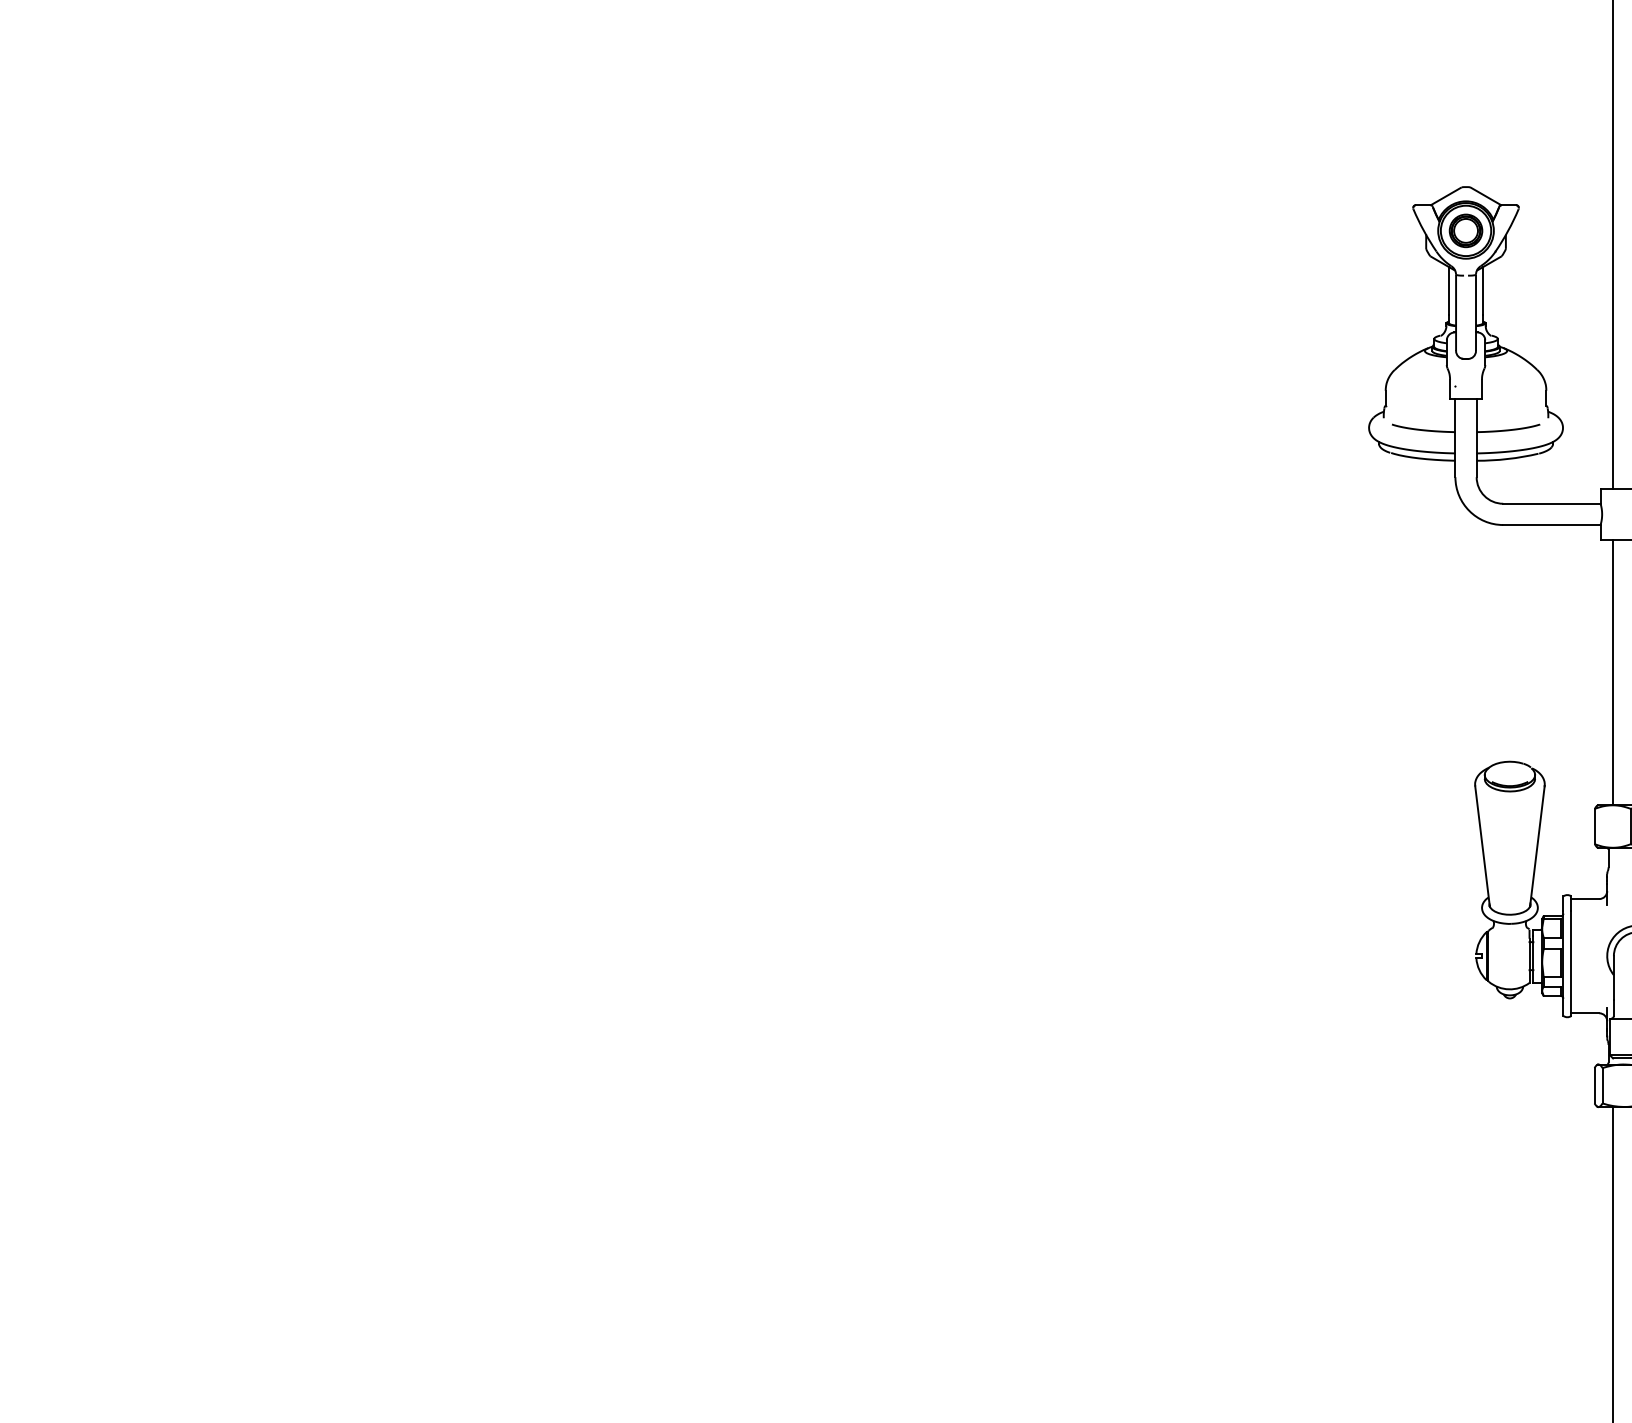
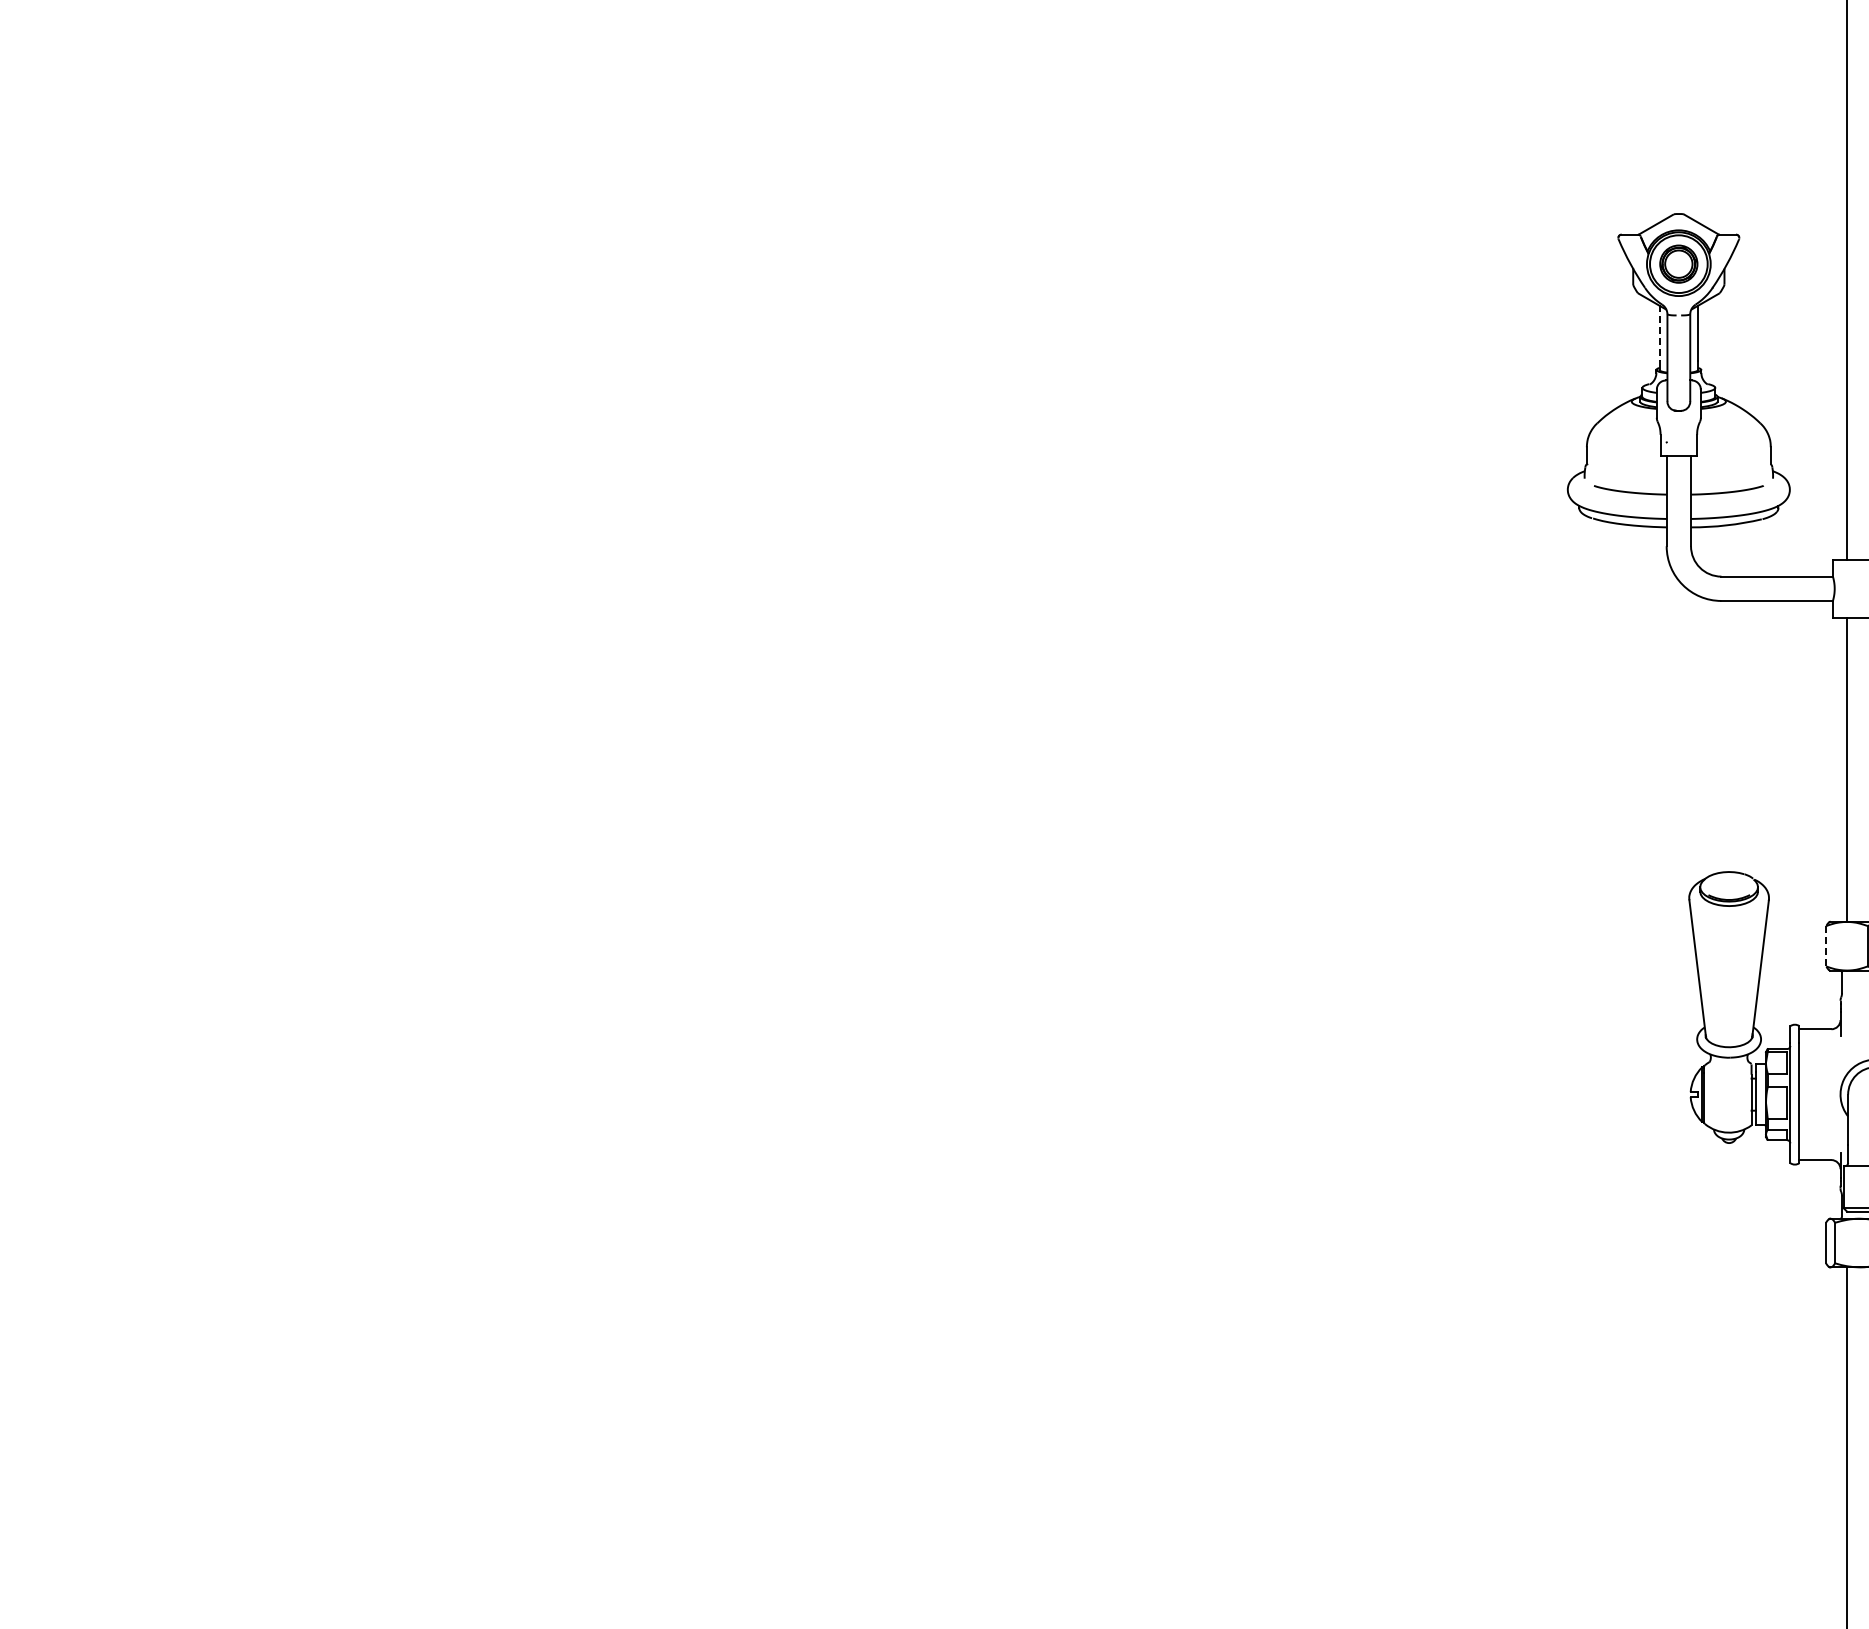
line: (1449, 291) -> (1659, 333), solid -> dashed
line: (1594, 825) -> (1826, 945), solid -> dashed

